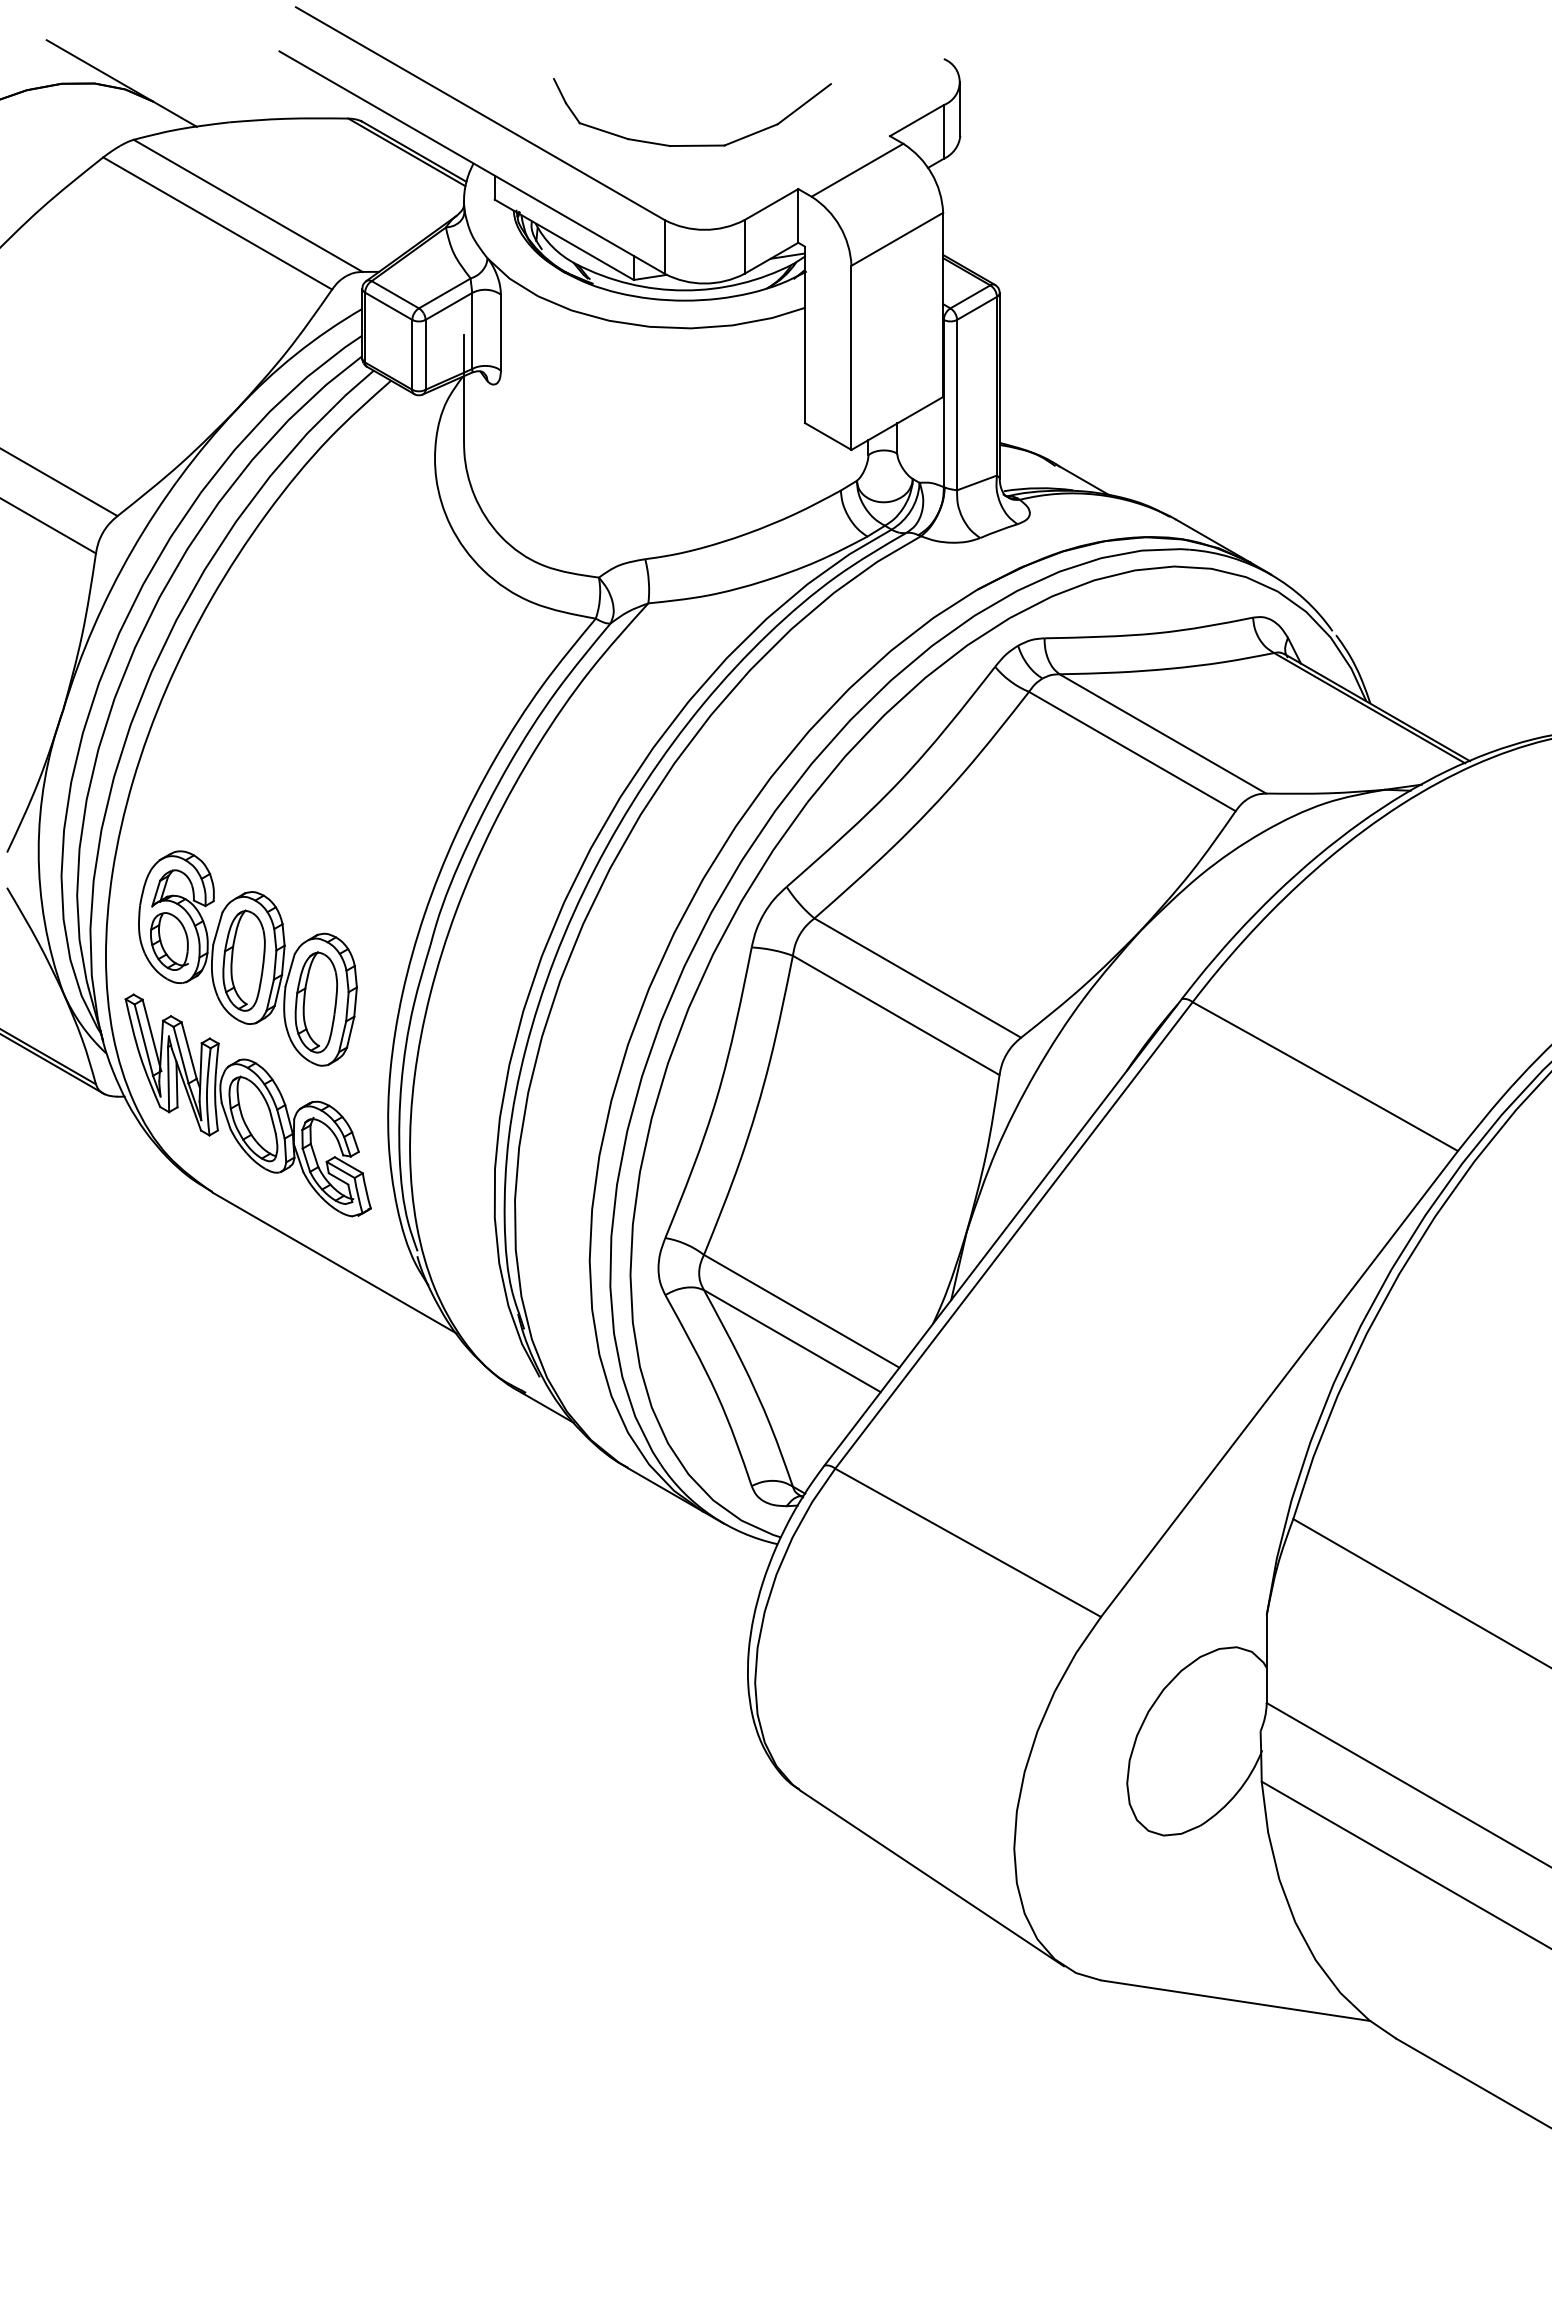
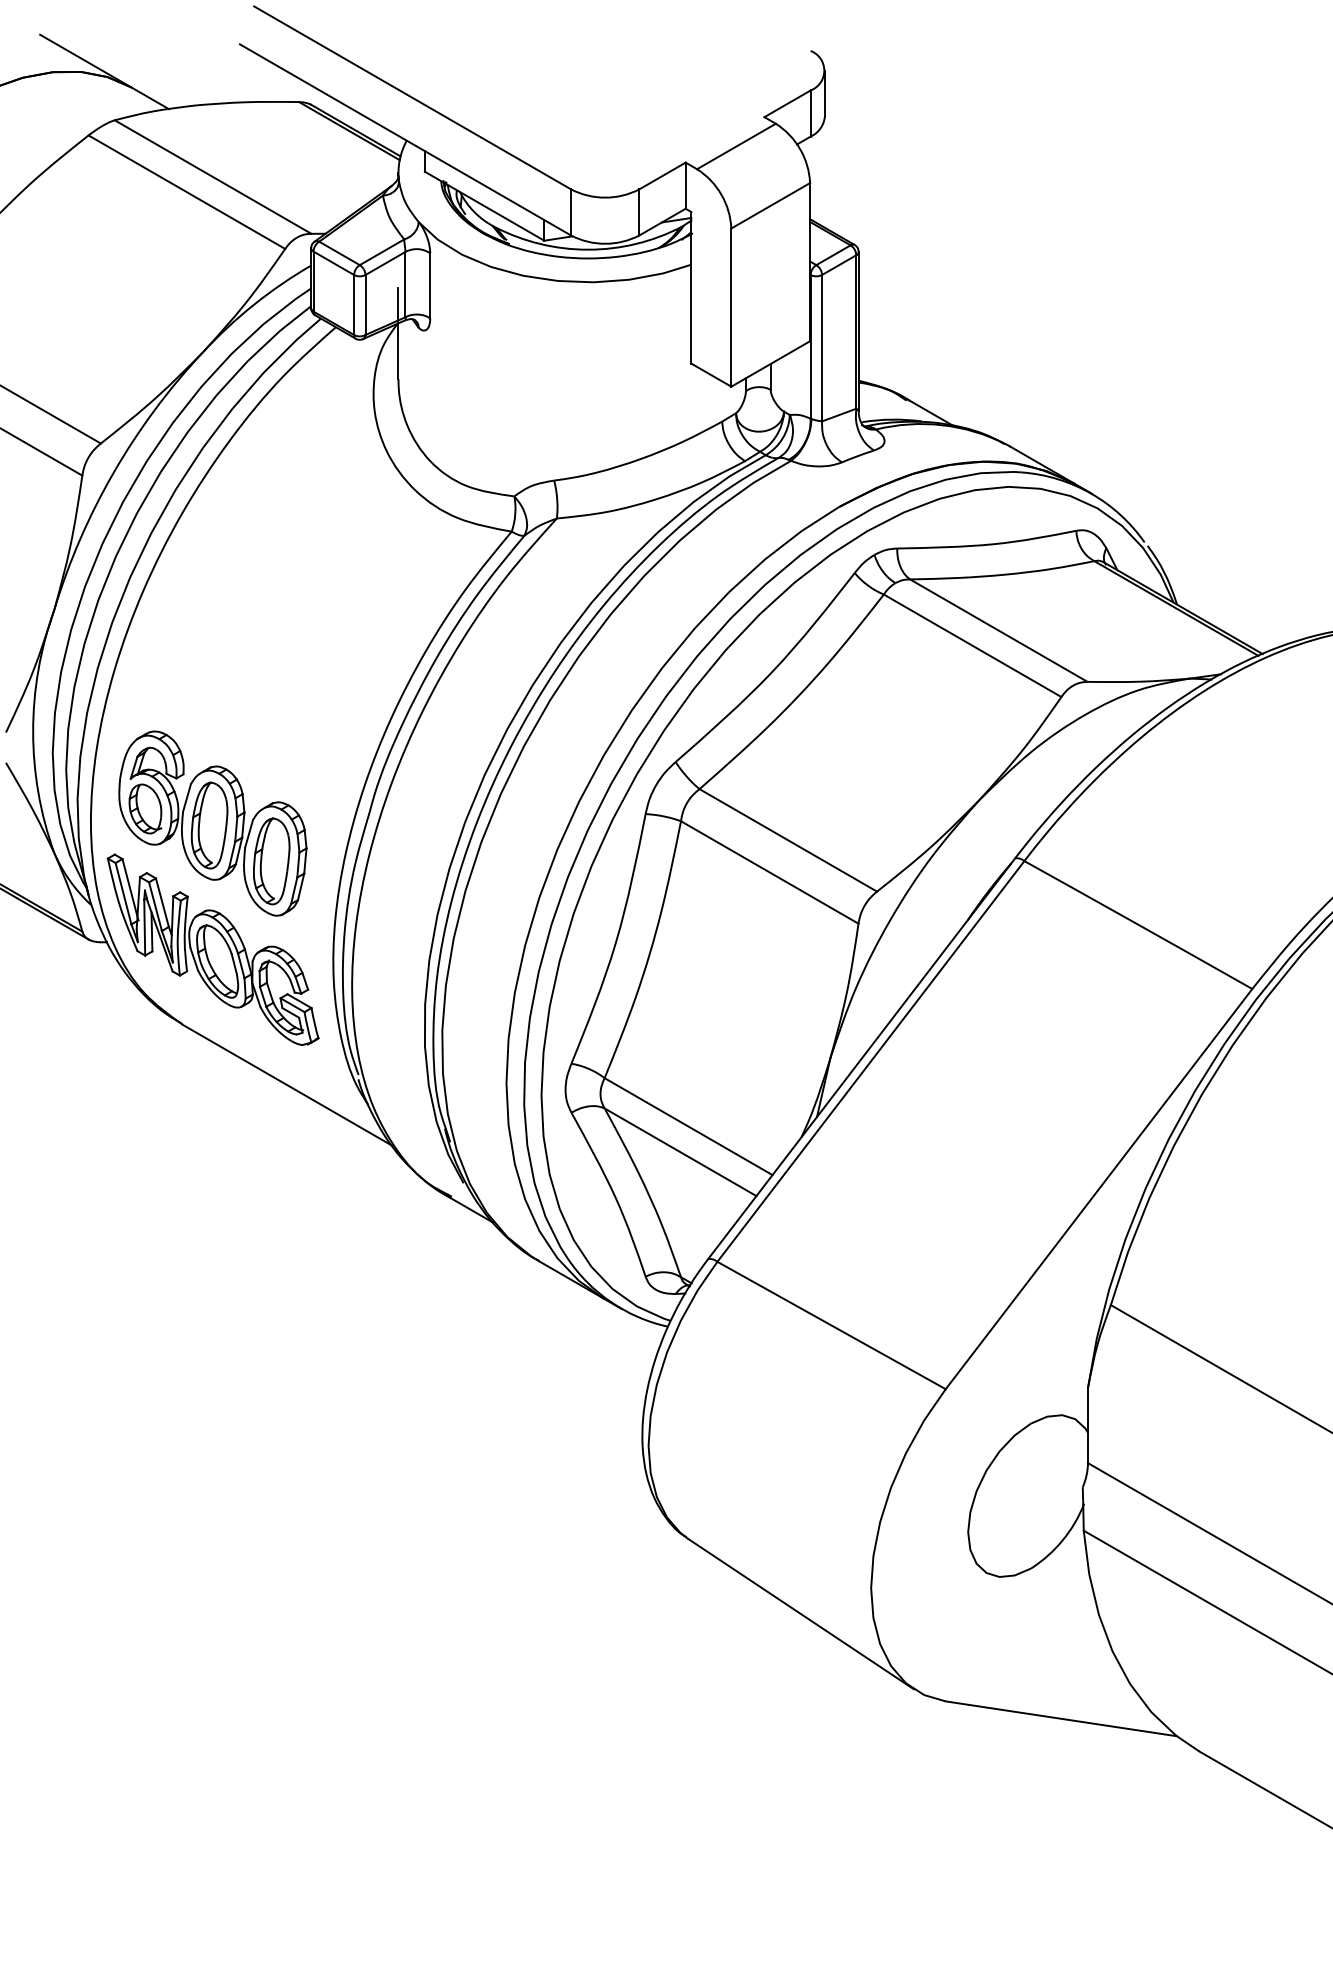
part: (692, 144) -> (594, 124), removed

